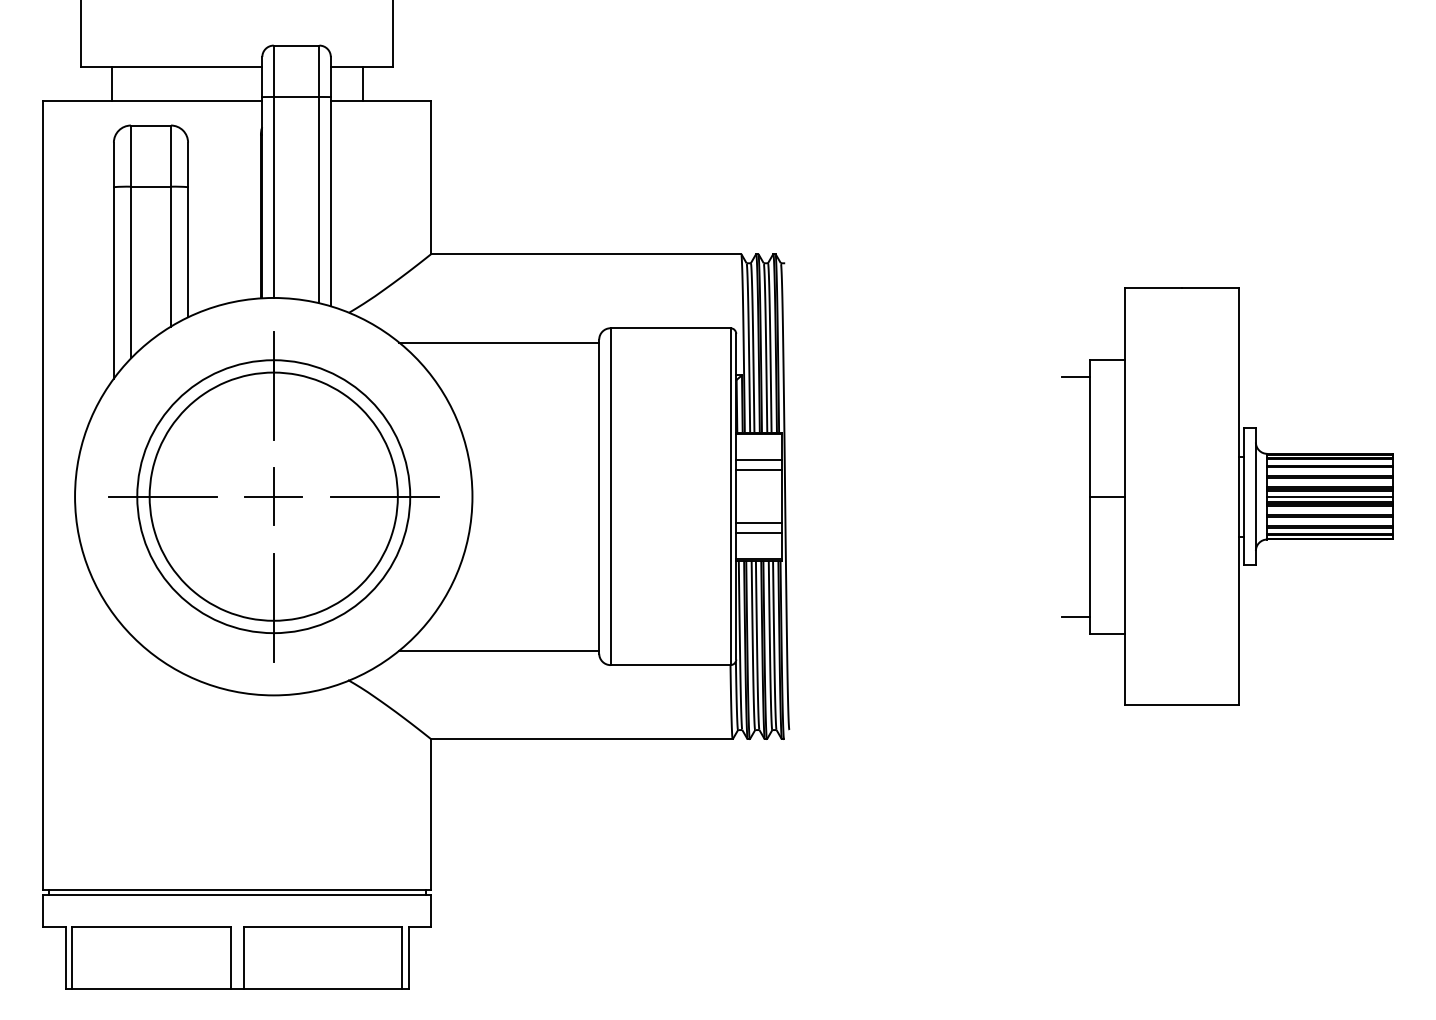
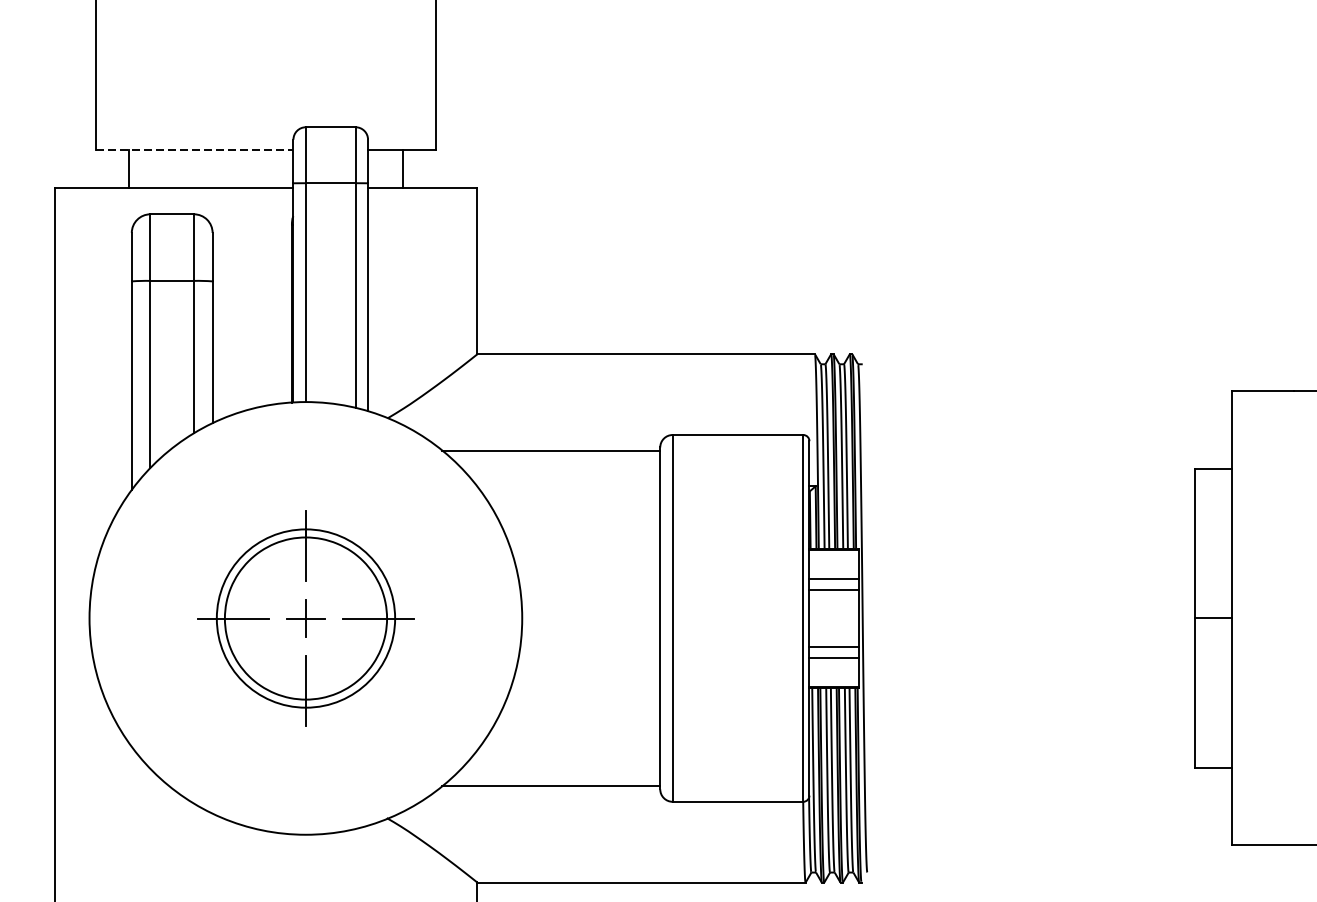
line: (171, 66) -> (194, 150), solid -> dashed
line: (1075, 376) -> (1178, 487), removed
part: (273, 496) -> (305, 618), size x0.6
line: (1075, 616) -> (1178, 748), removed

